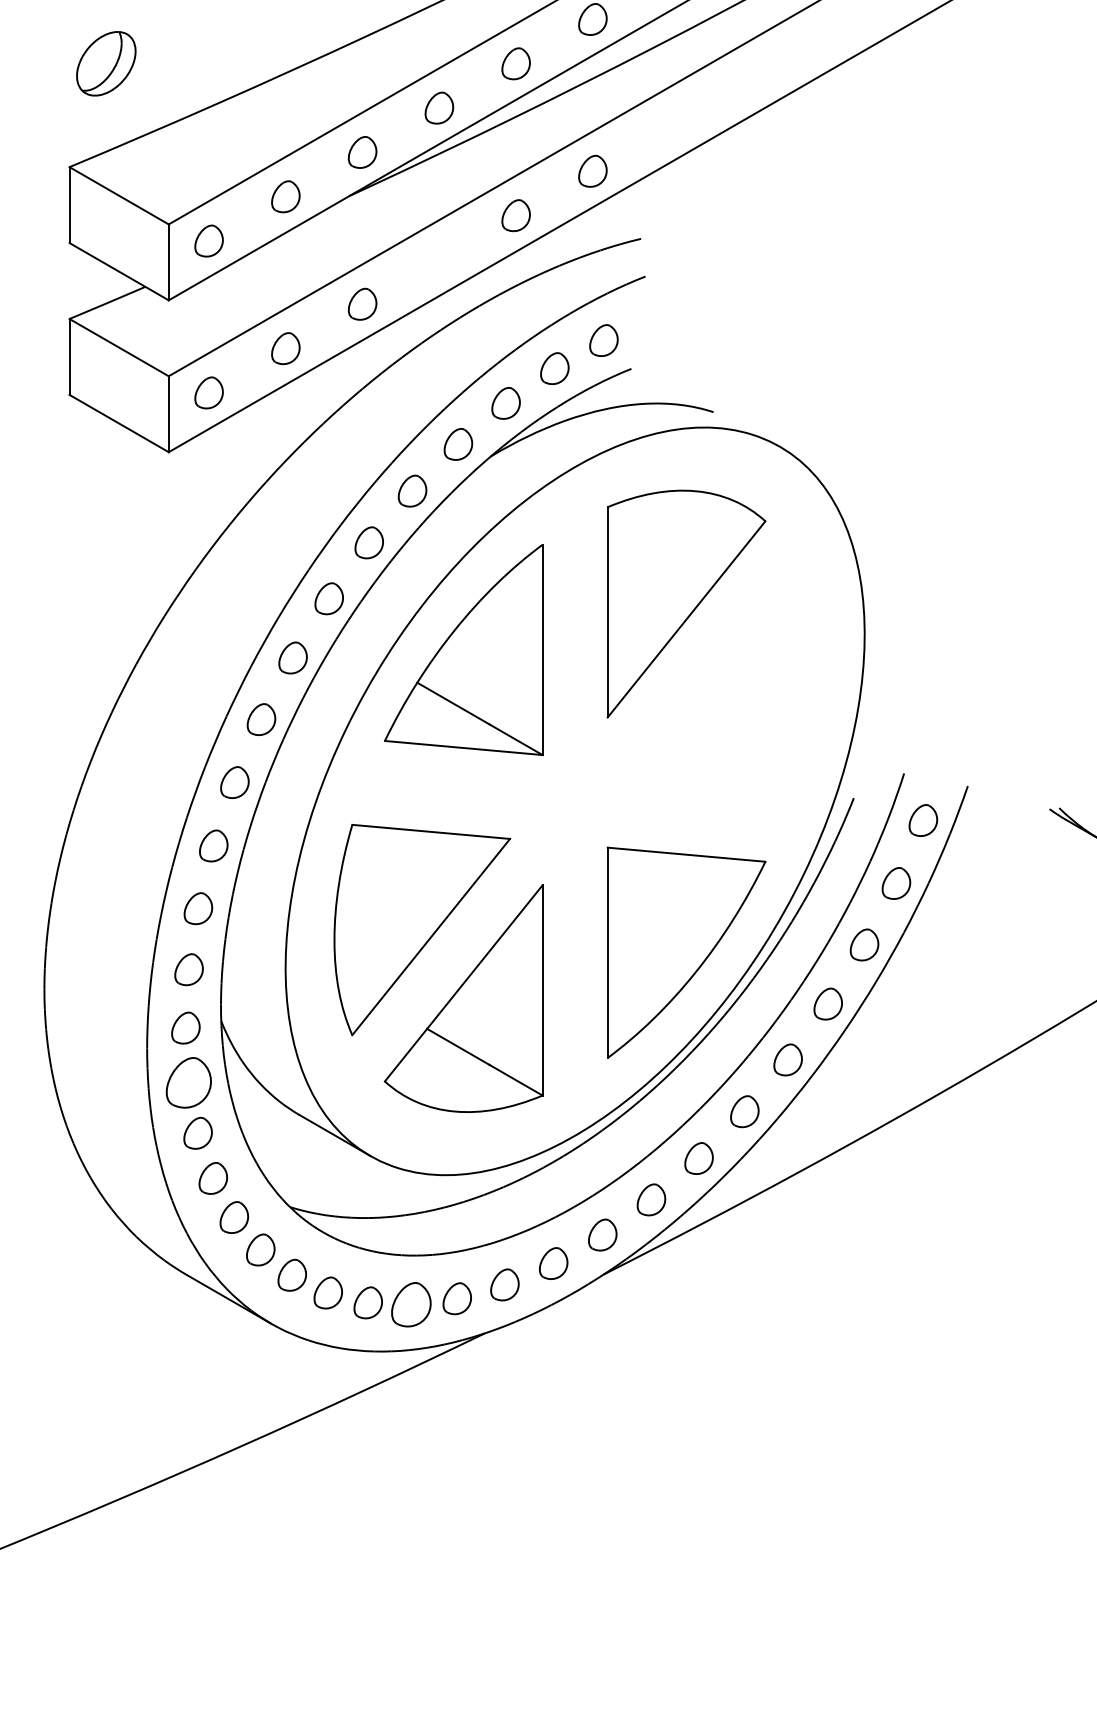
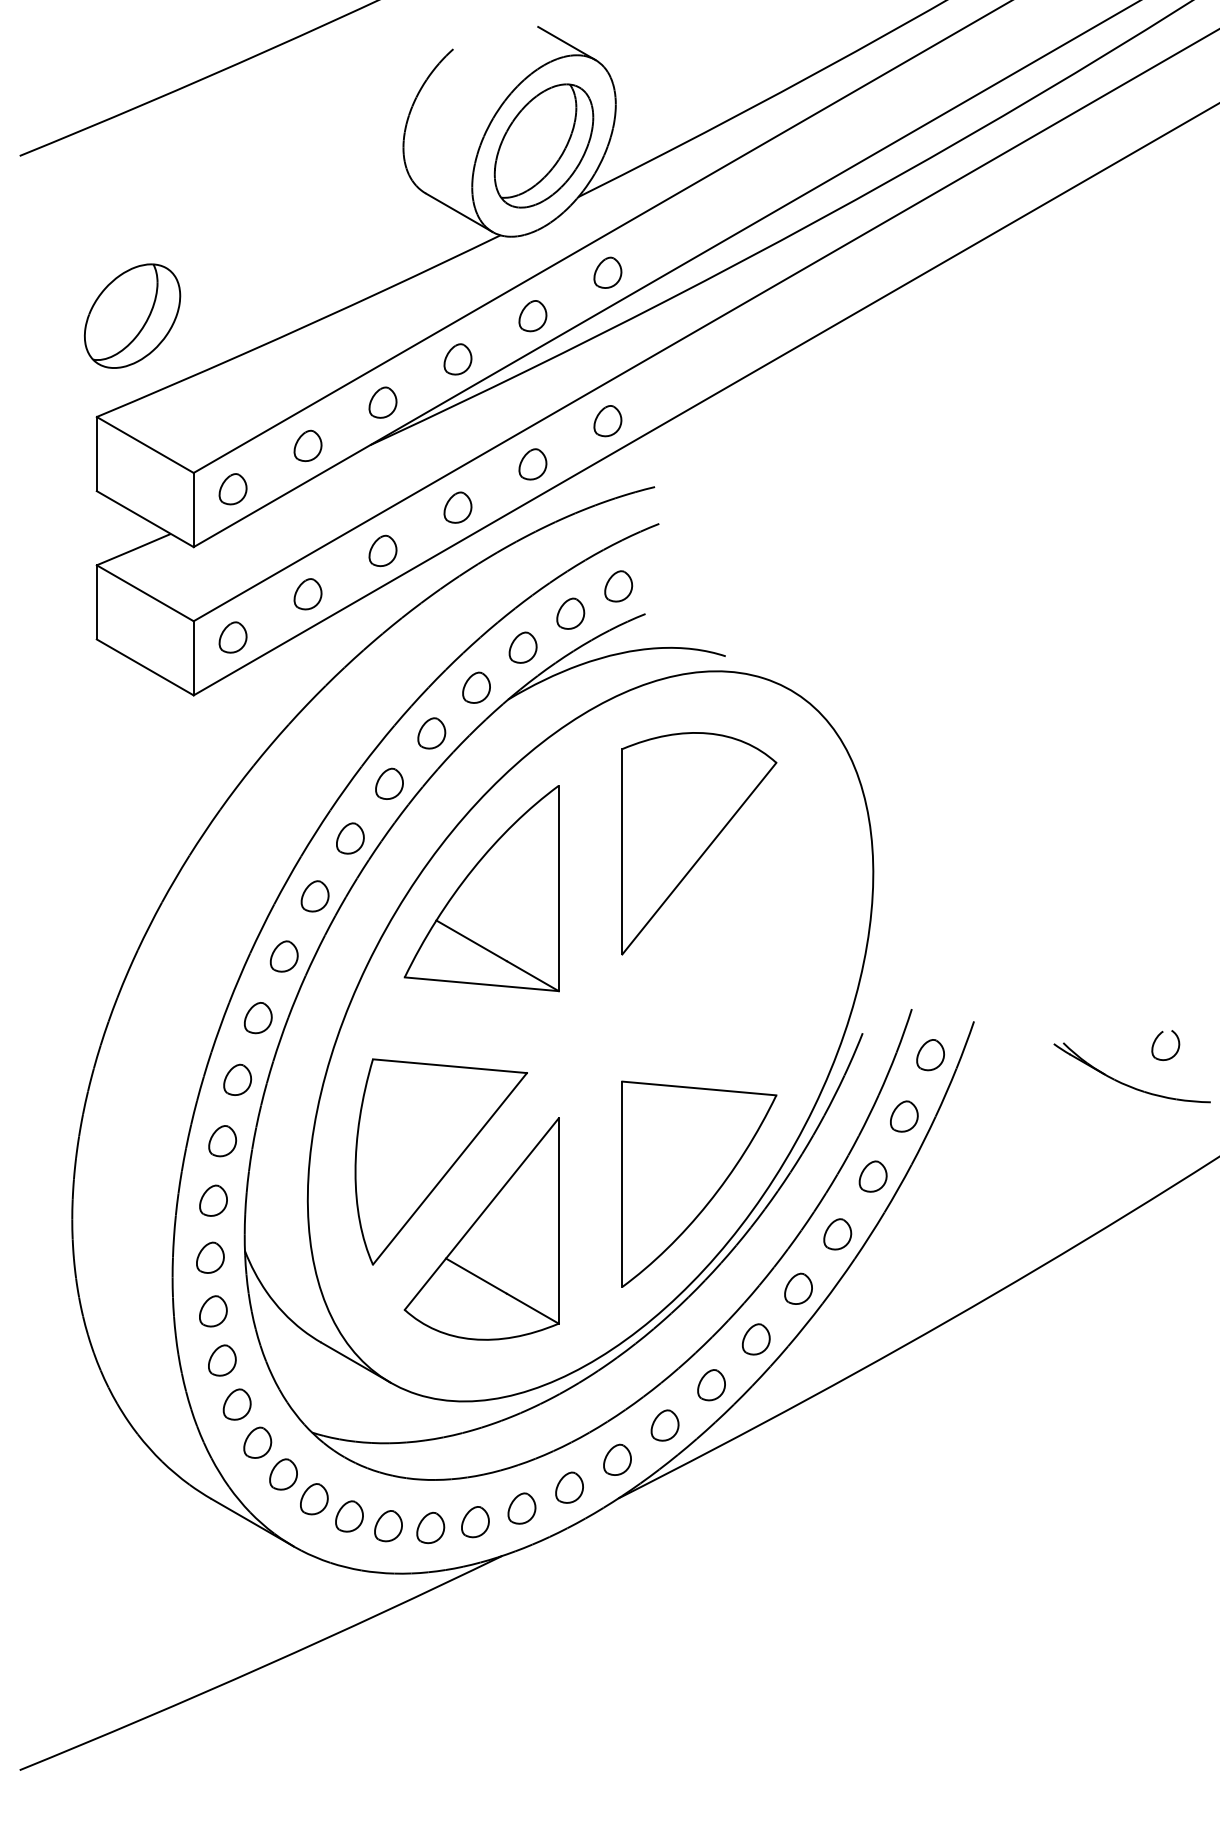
part: (106, 63) -> (132, 315), size x1.67
part: (438, 259) -> (457, 507), added
part: (189, 1083) -> (213, 1311), size x0.62
part: (411, 1304) -> (430, 1527), size x0.71

